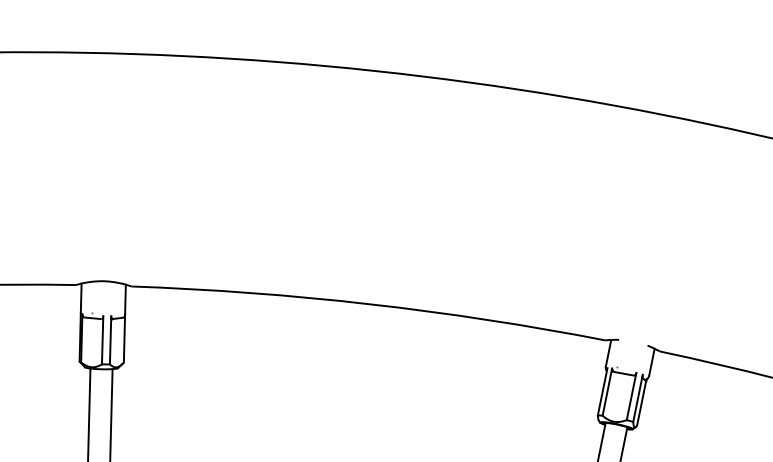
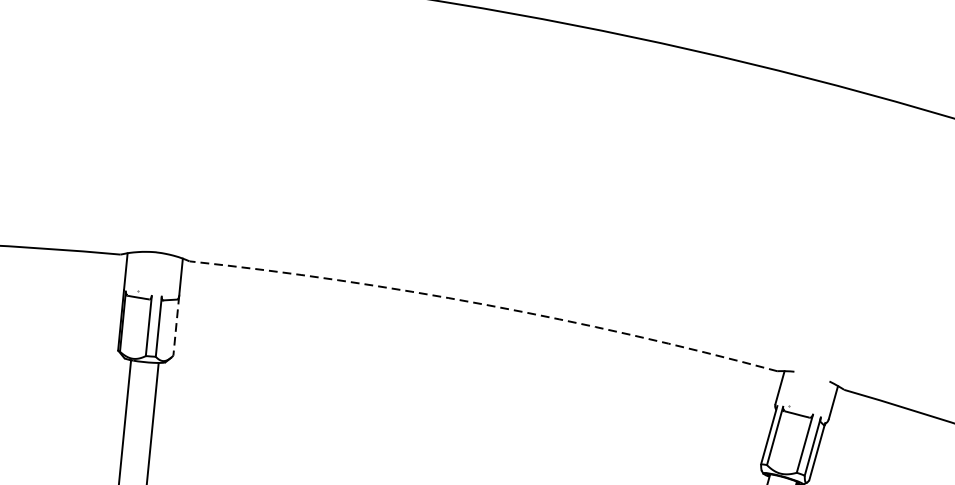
arc: (369, 304) -> (485, 305), solid -> dashed
line: (124, 338) -> (176, 325), solid -> dashed

